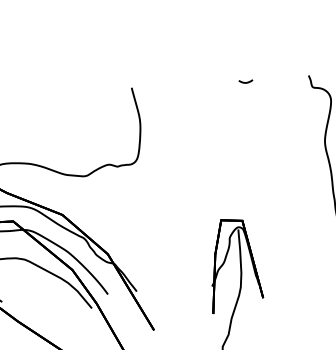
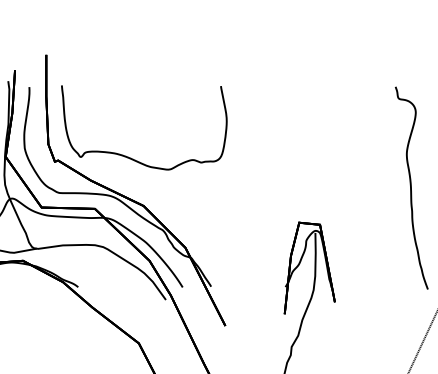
curve: (245, 81) -> (333, 88), removed

